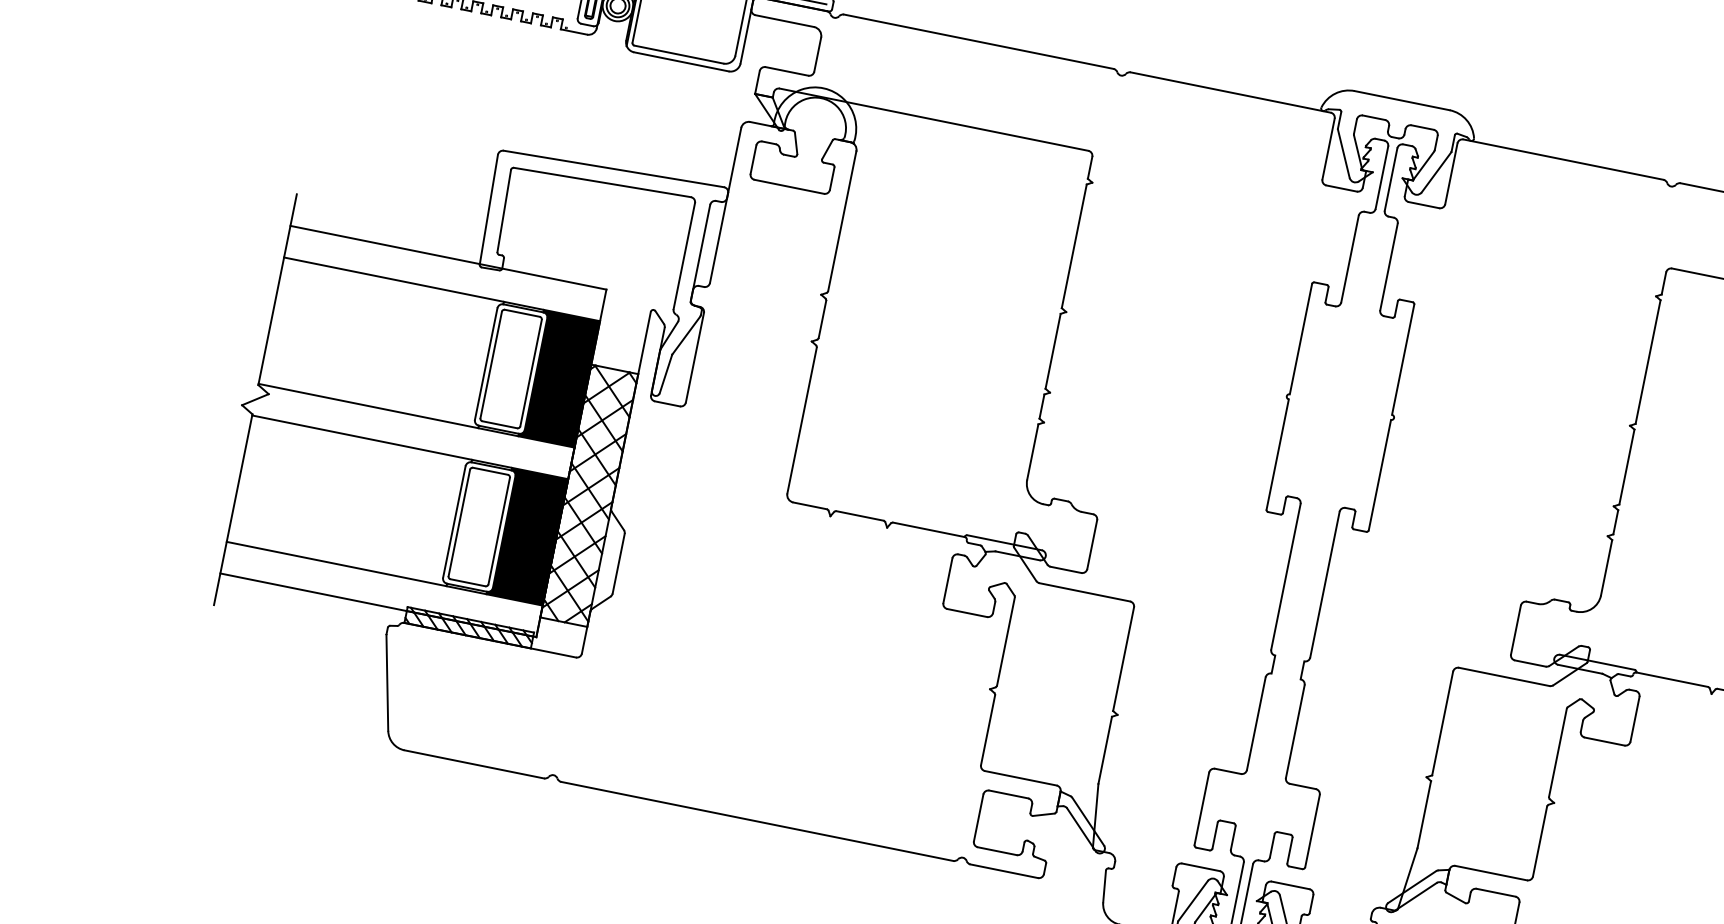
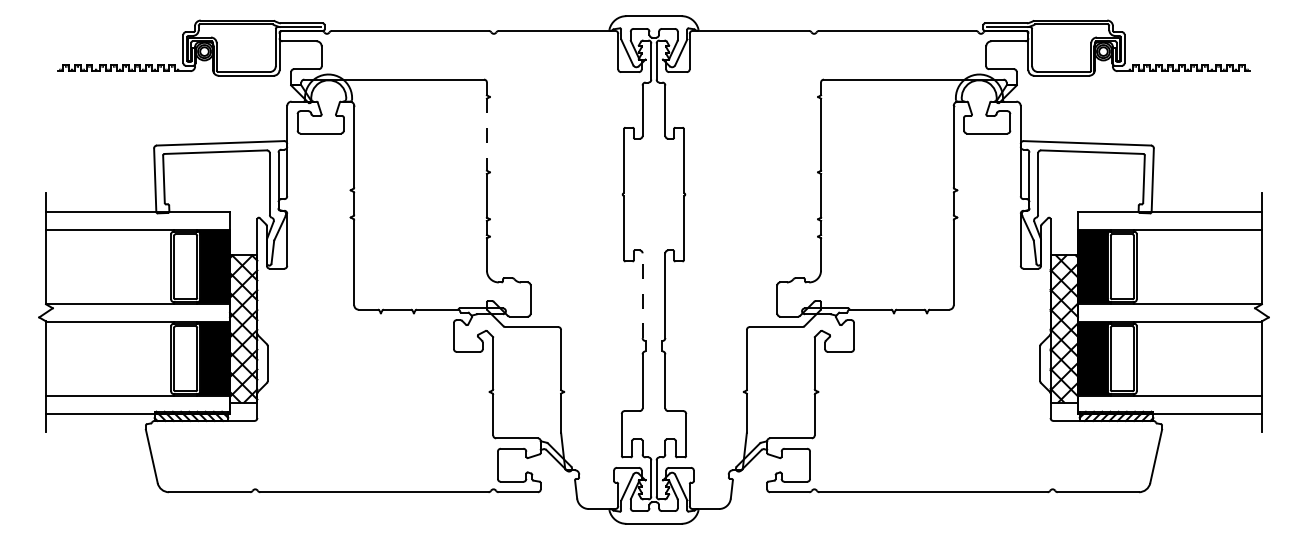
line: (1073, 245) -> (486, 134), solid -> dashed
line: (1285, 576) -> (642, 295), solid -> dashed

